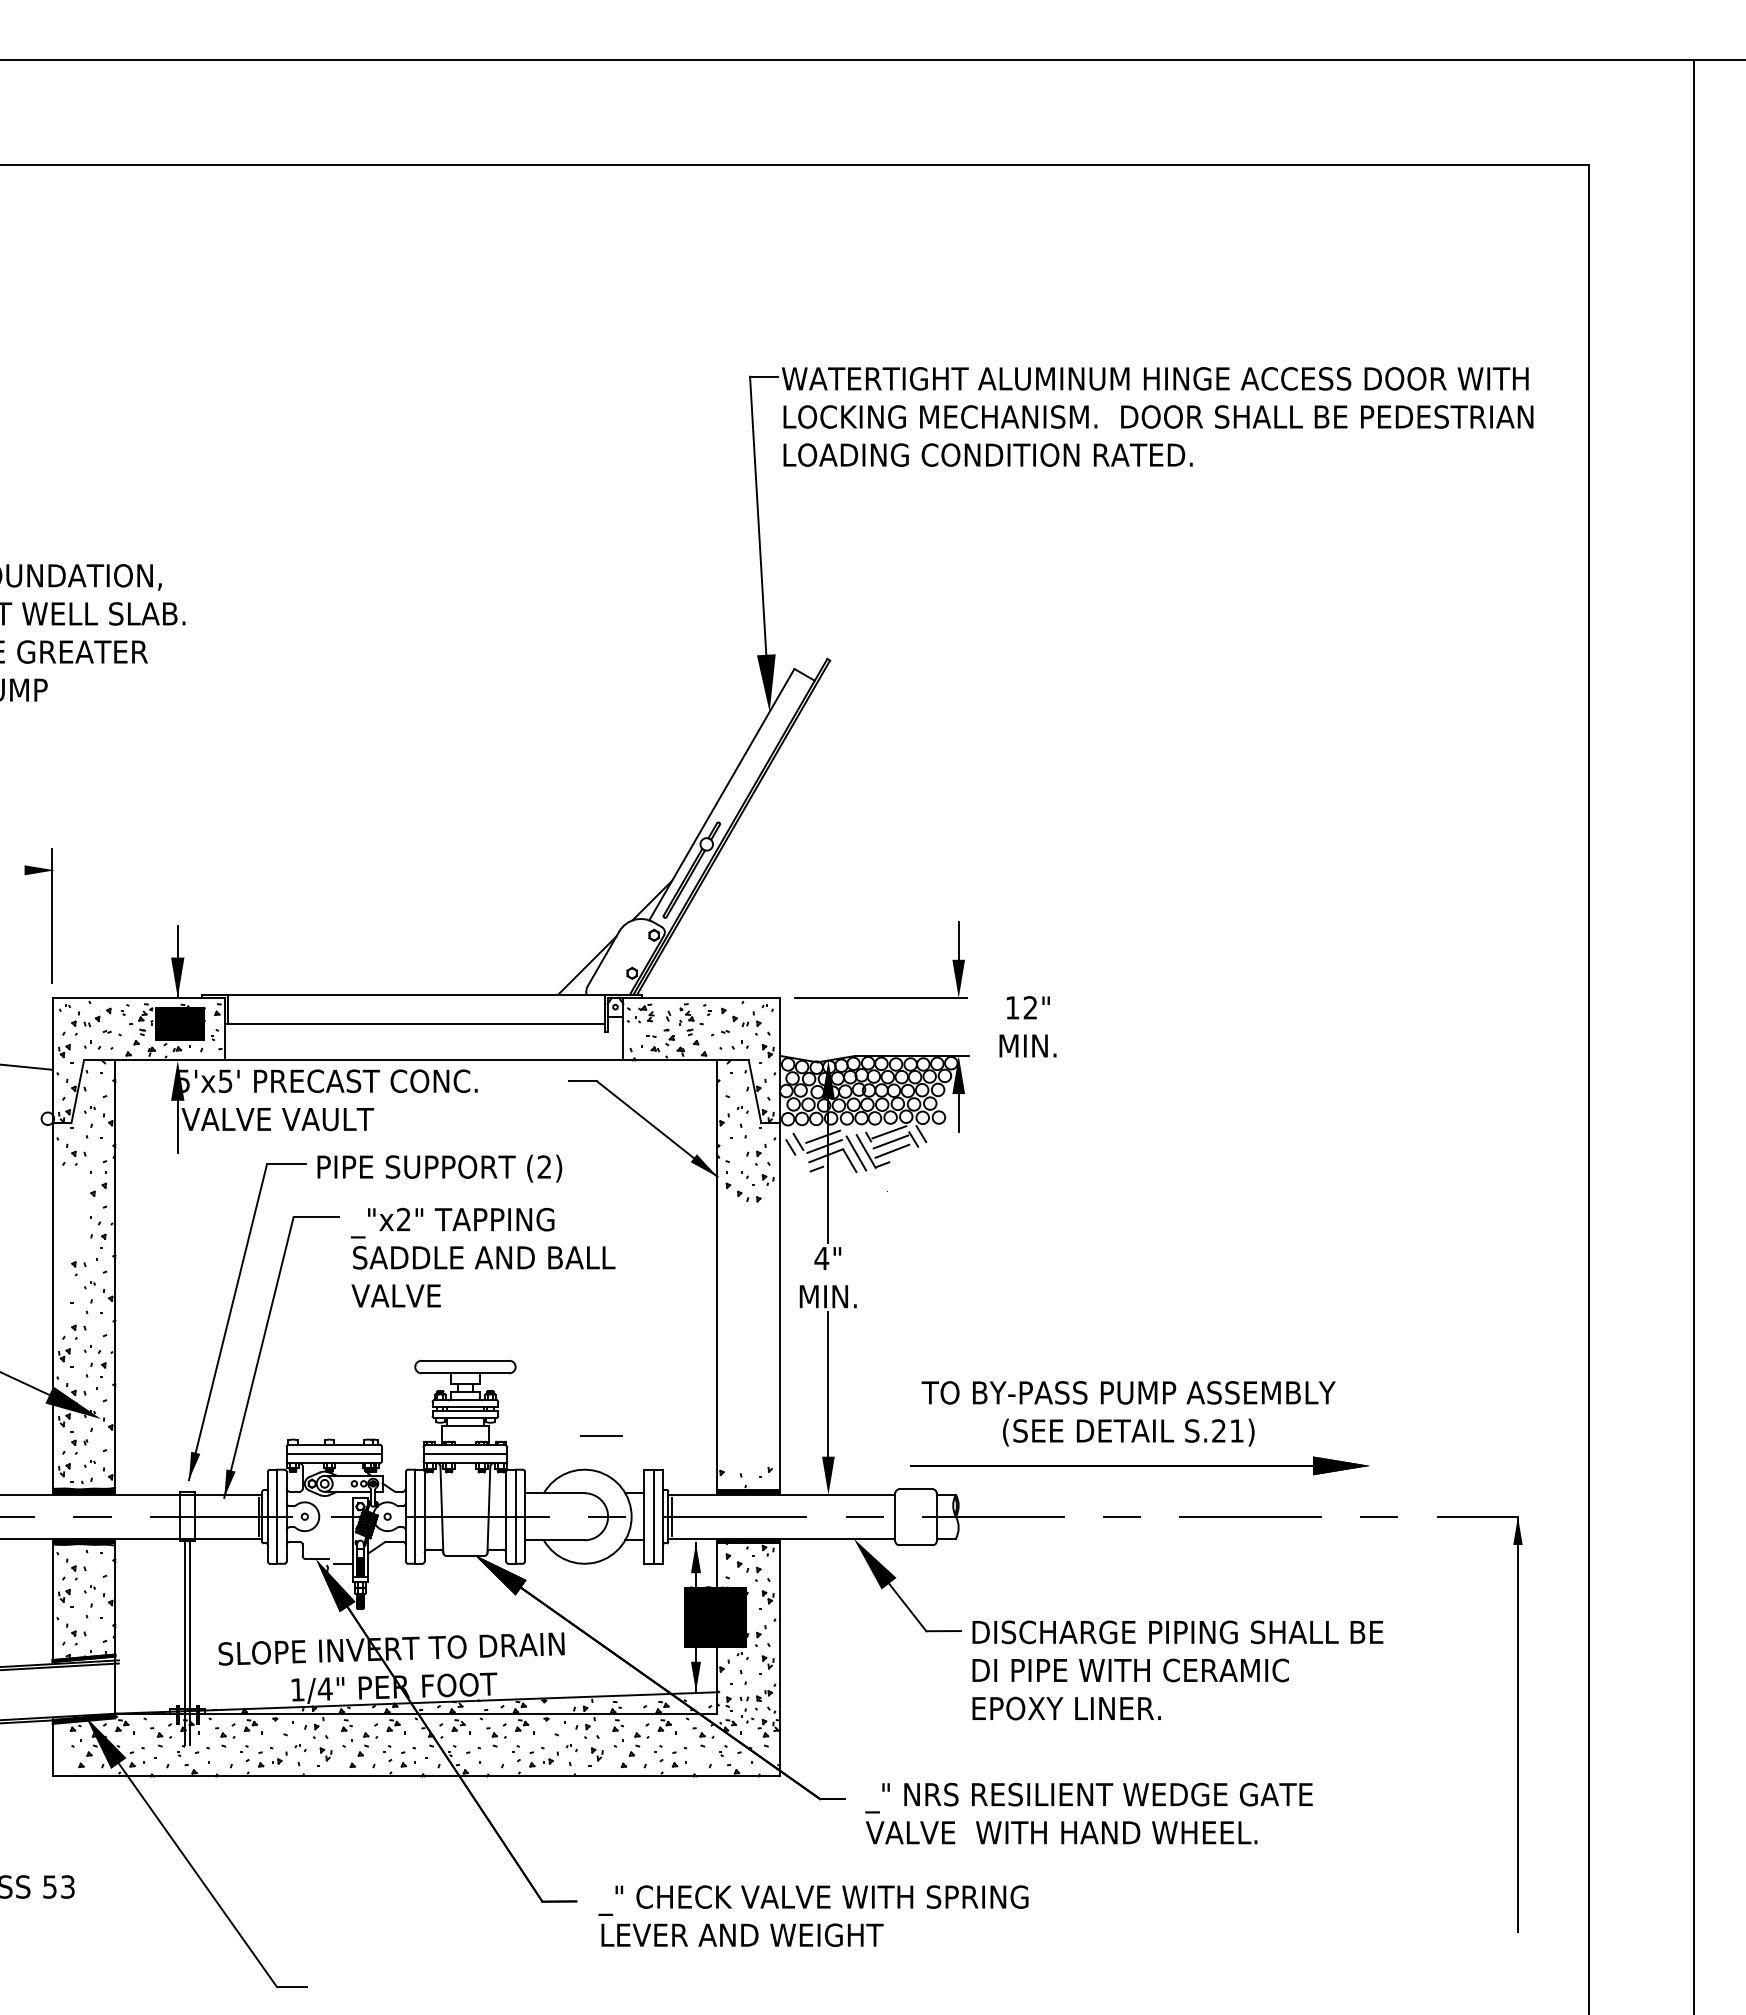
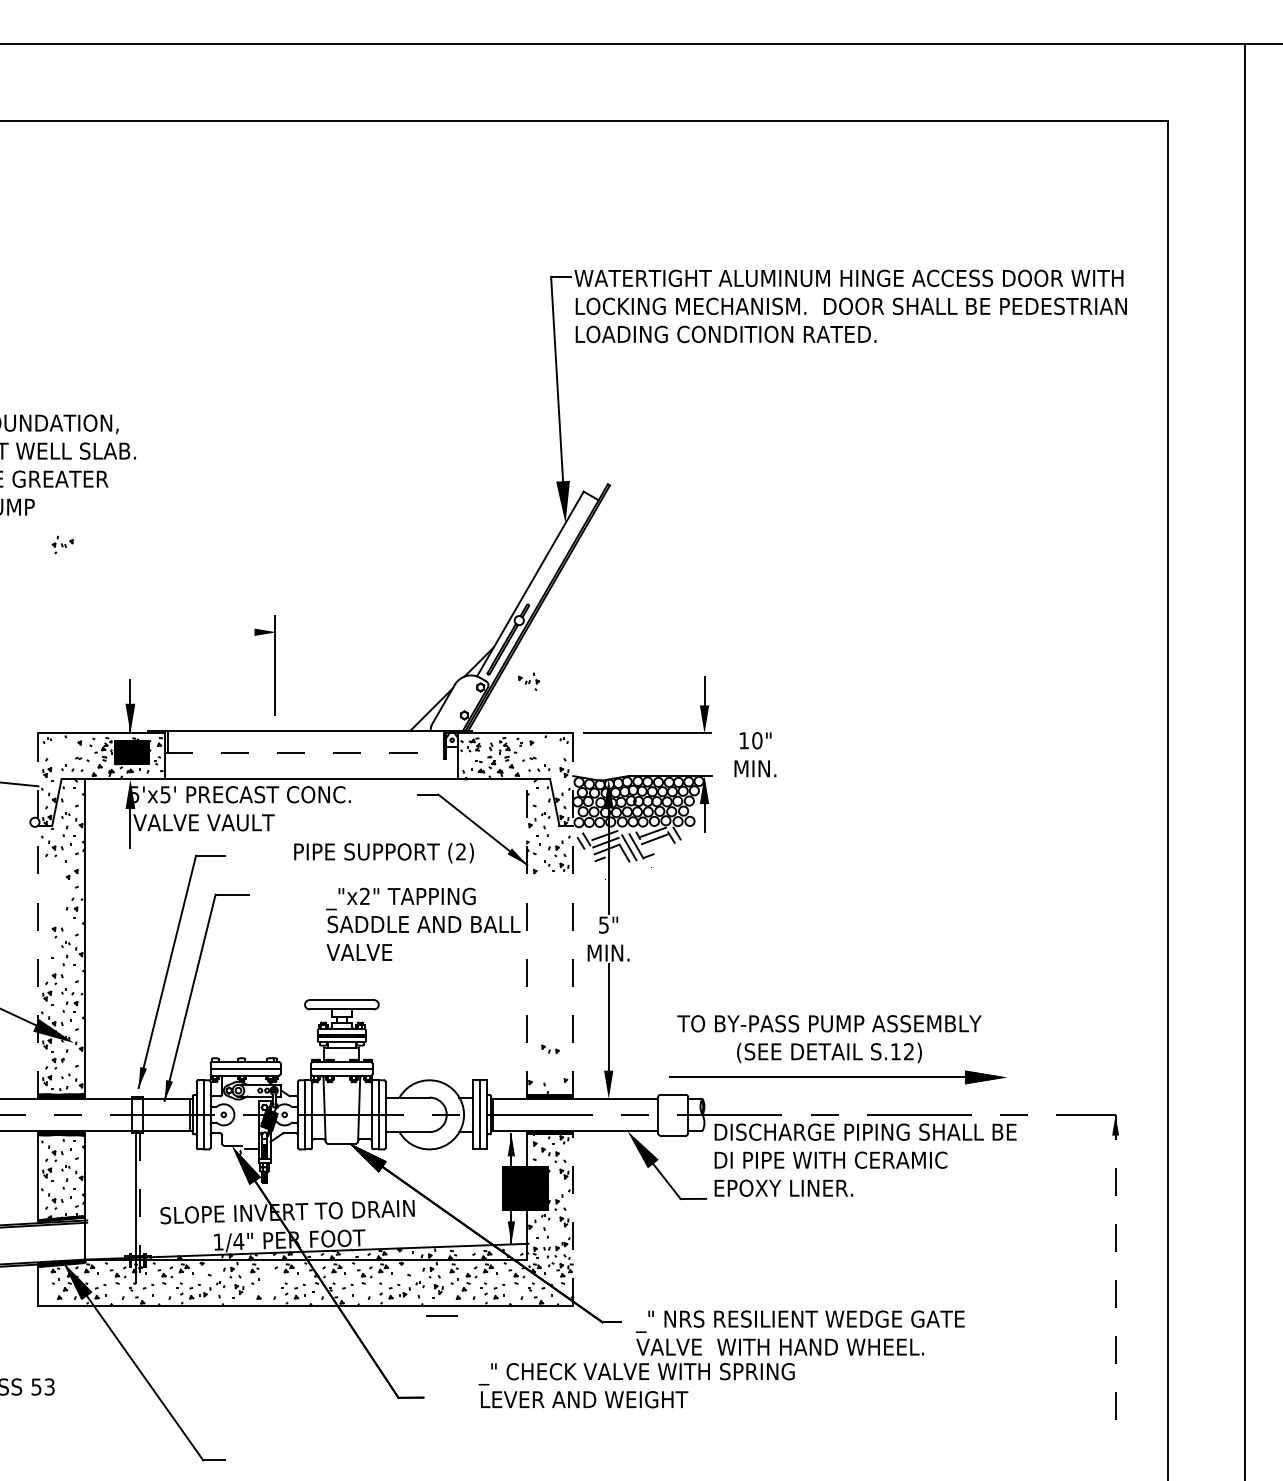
part: (51, 915) -> (274, 665), moved
text: (1030, 1007) -> (757, 740), 12" -> 10"
part: (85, 1023) -> (62, 544), moved
part: (746, 1023) -> (528, 681), moved
line: (414, 1024) -> (304, 752), solid -> dashed
line: (892, 1150) -> (655, 845), removed
text: (439, 1168) -> (383, 852), moved
part: (749, 1196) -> (550, 1049), moved
line: (52, 1246) -> (38, 916), solid -> dashed
line: (780, 1246) -> (573, 916), solid -> dashed
text: (483, 1257) -> (423, 924), moved
text: (821, 1258) -> (603, 925), 4" -> 5"
line: (717, 1277) -> (527, 938), solid -> dashed
text: (1227, 1430) -> (902, 1051), S.21) -> S.12)
line: (601, 1435) -> (441, 1316), moved
line: (190, 1643) -> (139, 1208), solid -> dashed
line: (780, 1657) -> (573, 1218), solid -> dashed
text: (1177, 1670) -> (865, 1160), moved
line: (1517, 1724) -> (1115, 1267), solid -> dashed
part: (367, 1744) -> (269, 1282), removed
text: (813, 1915) -> (636, 1385), moved

